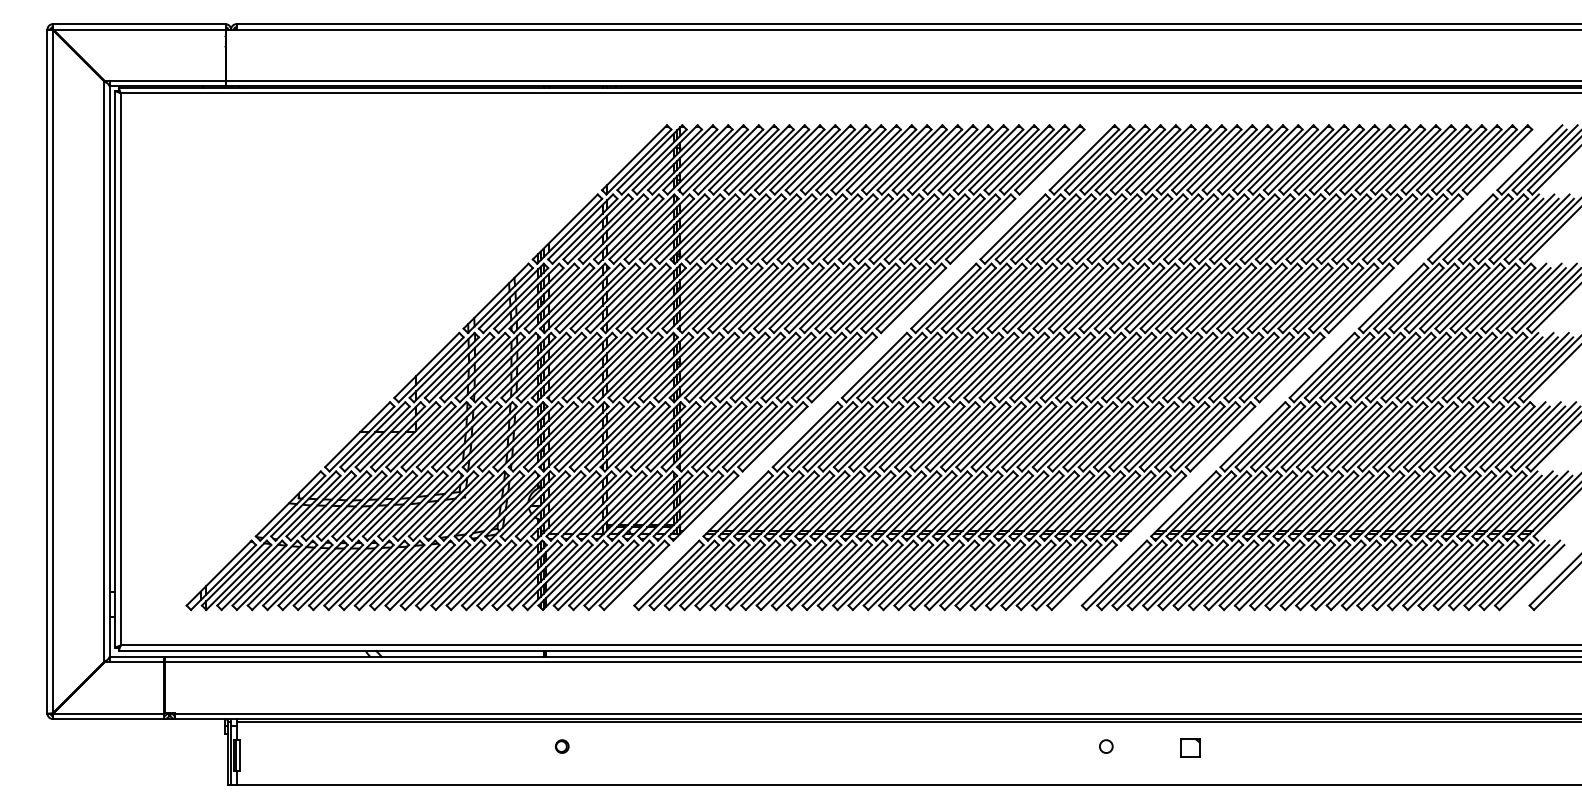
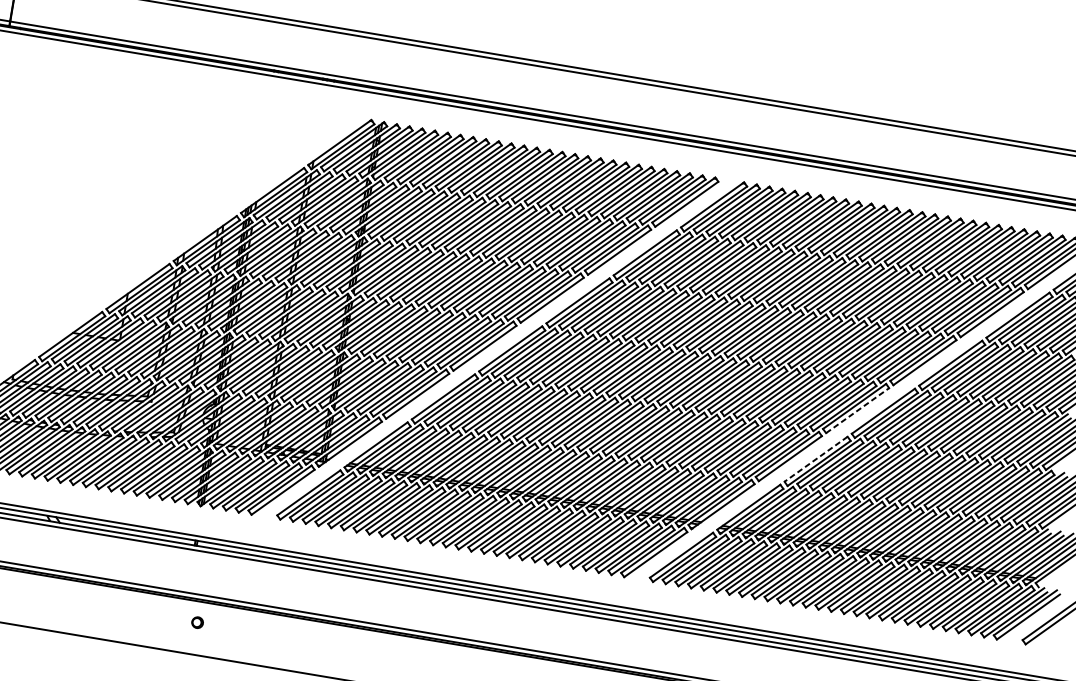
line: (1291, 369) -> (857, 410), solid -> dashed
line: (1252, 434) -> (815, 459), solid -> dashed

